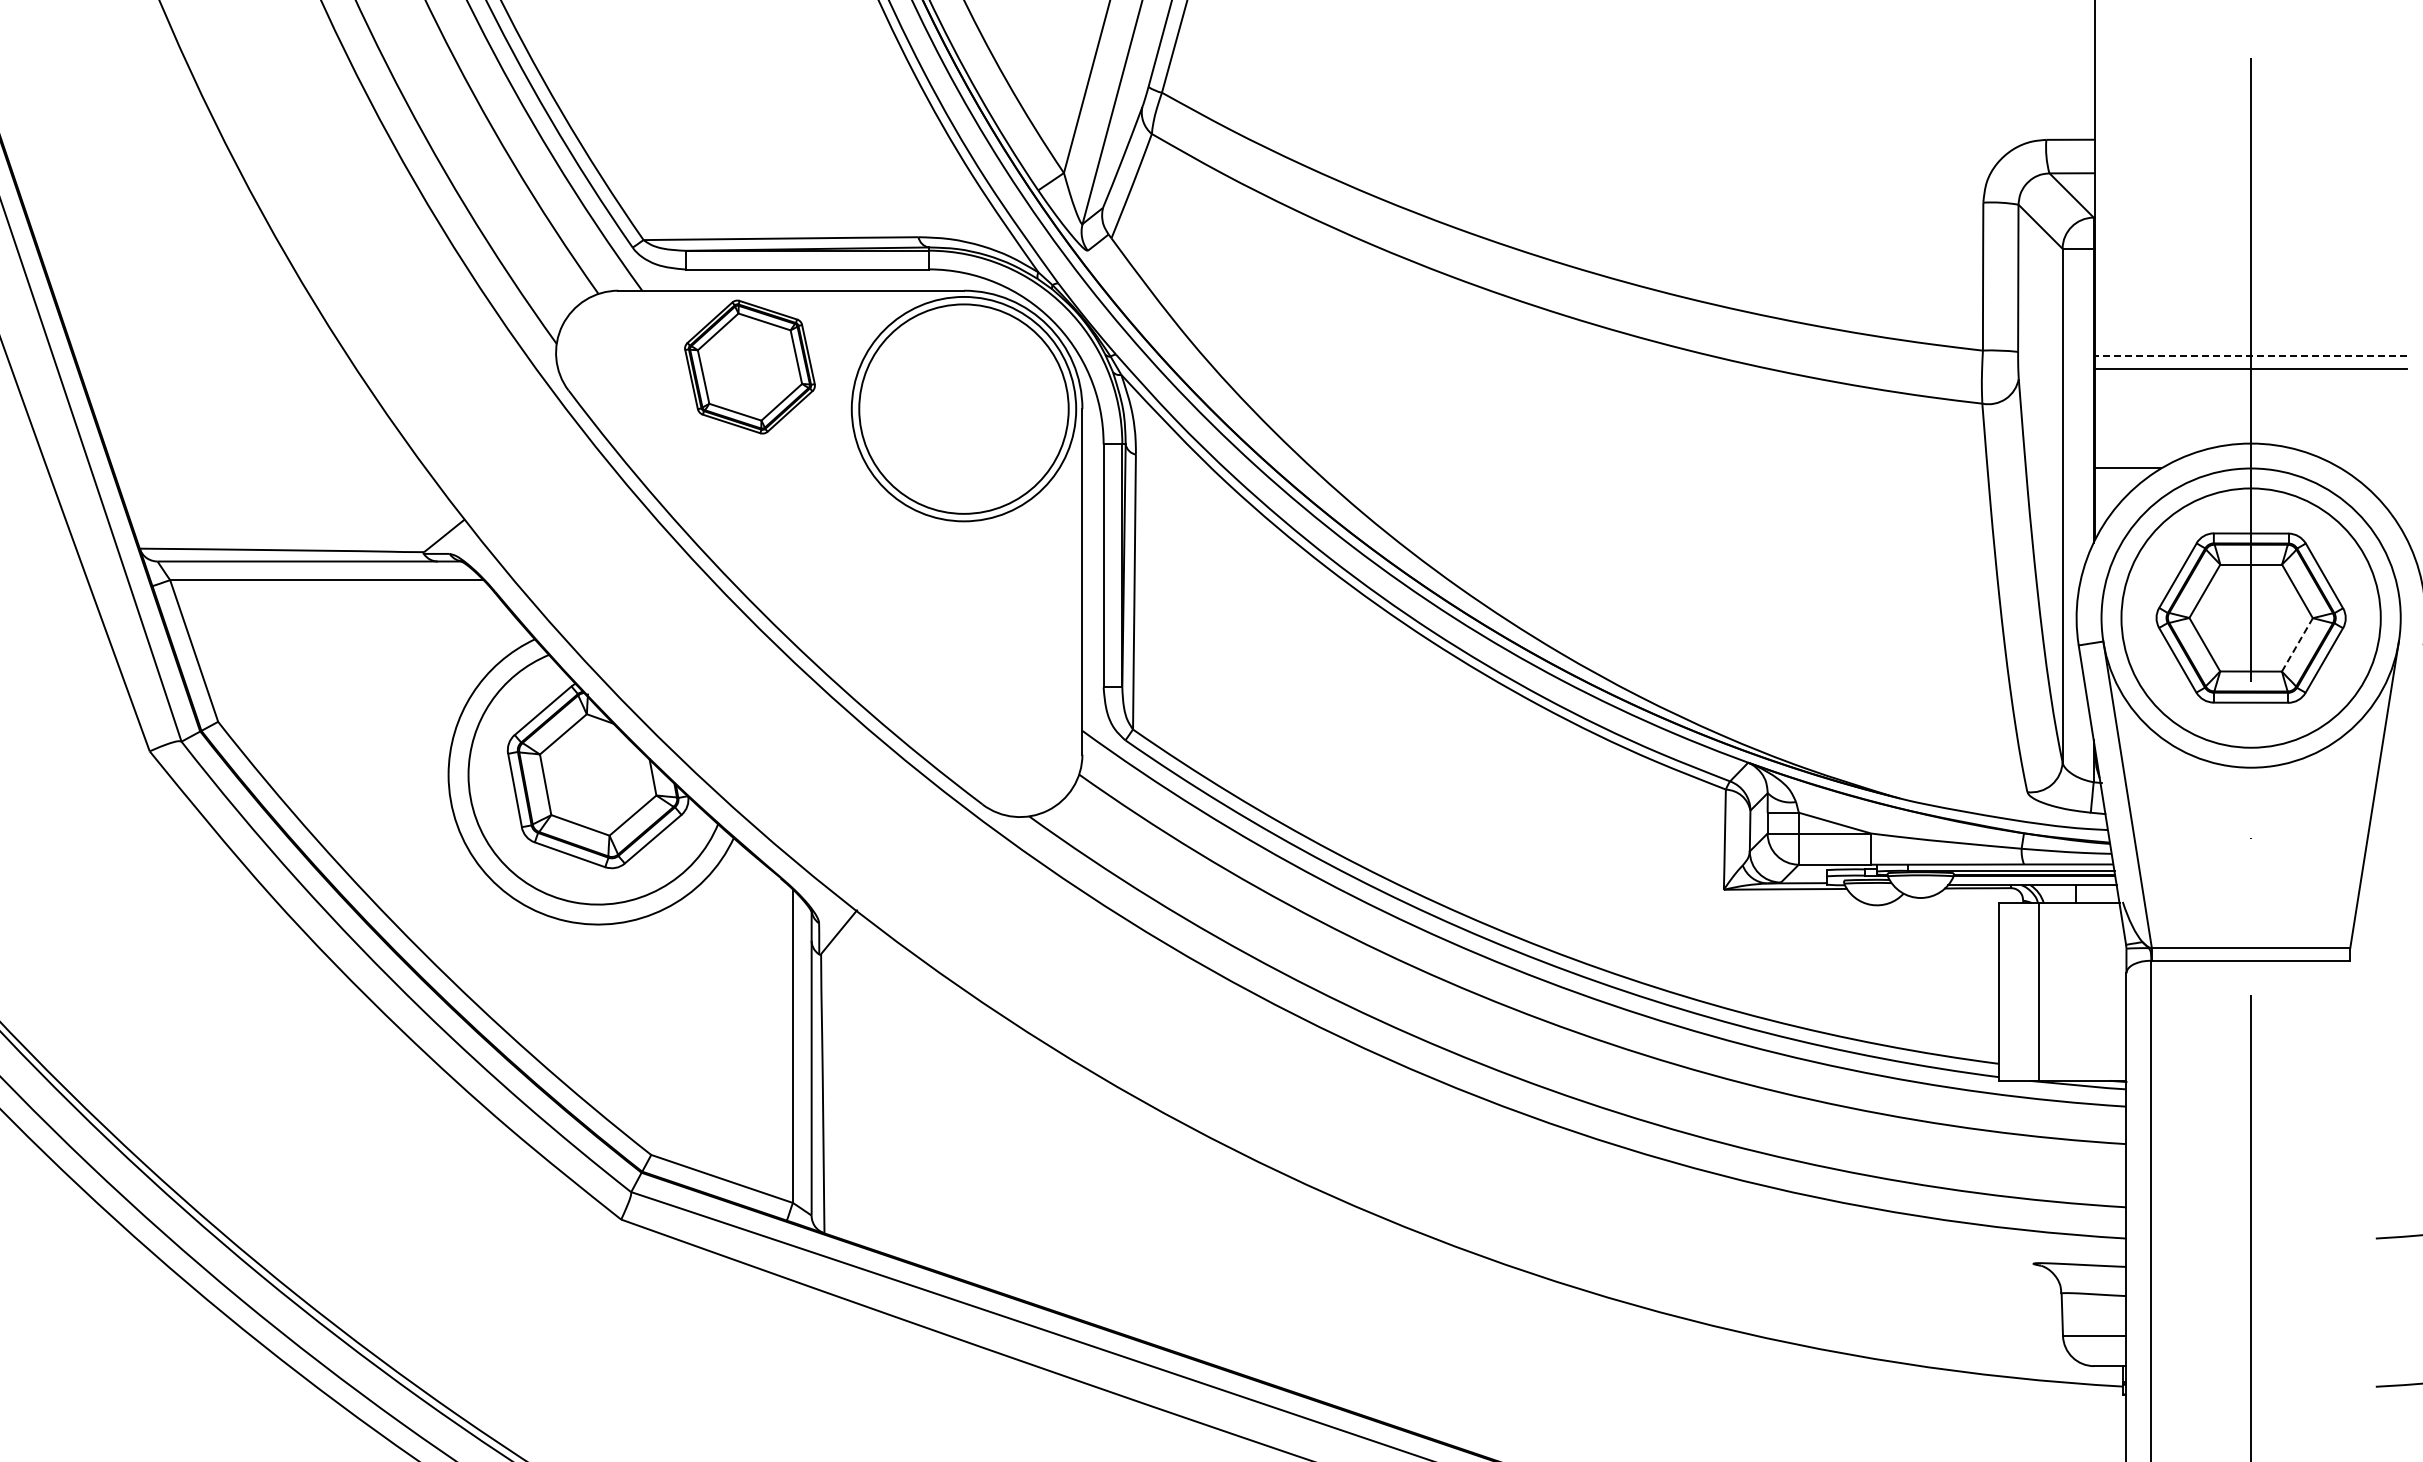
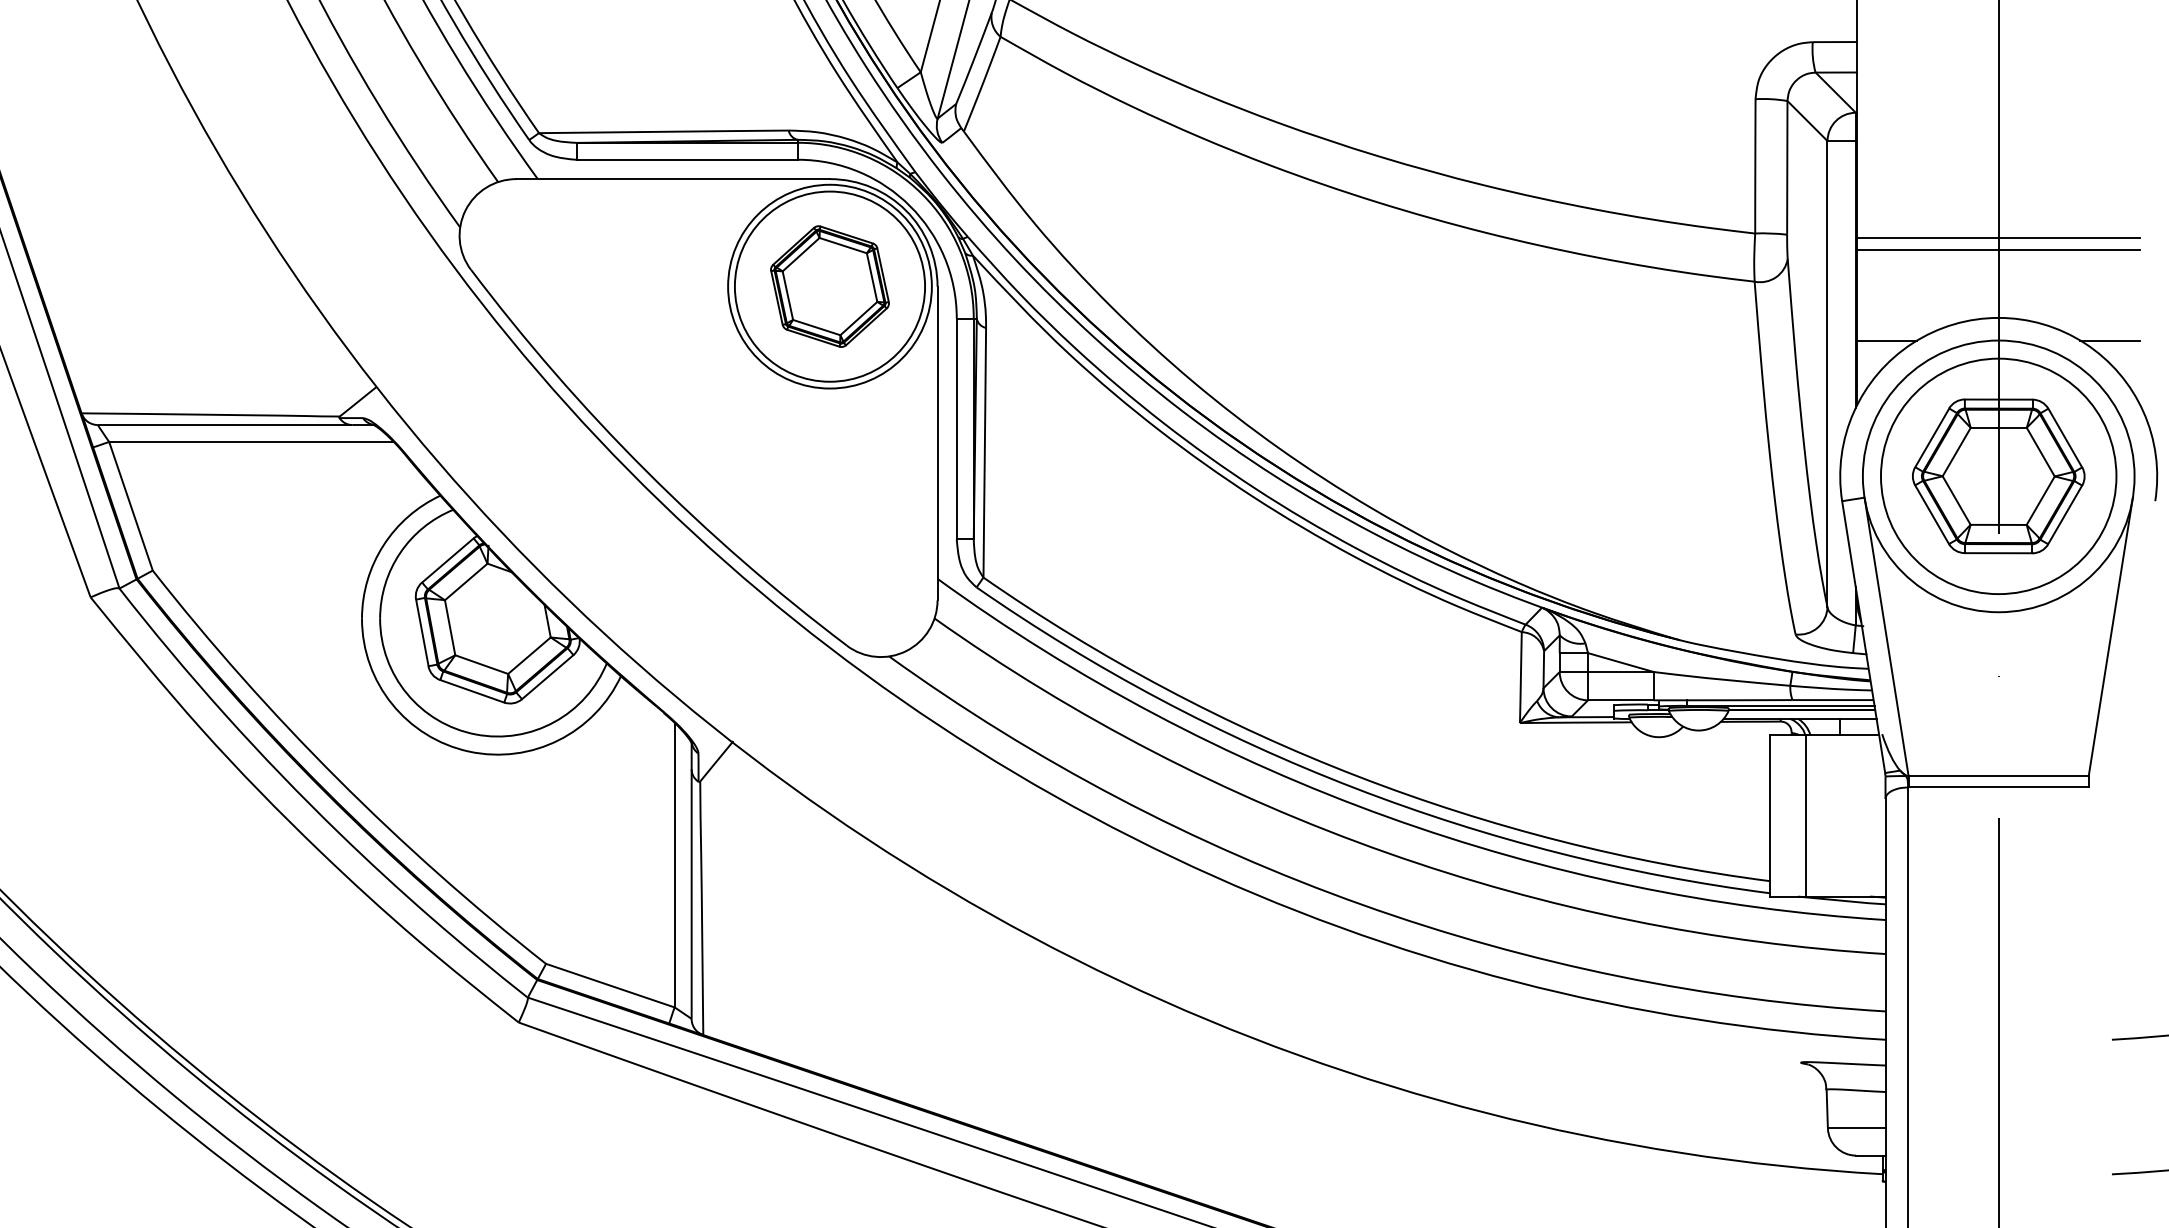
line: (2251, 356) -> (1999, 238), dashed -> solid
part: (749, 366) -> (829, 286), moved
line: (2373, 468) -> (2109, 340), added
line: (2297, 644) -> (2040, 500), dashed -> solid

